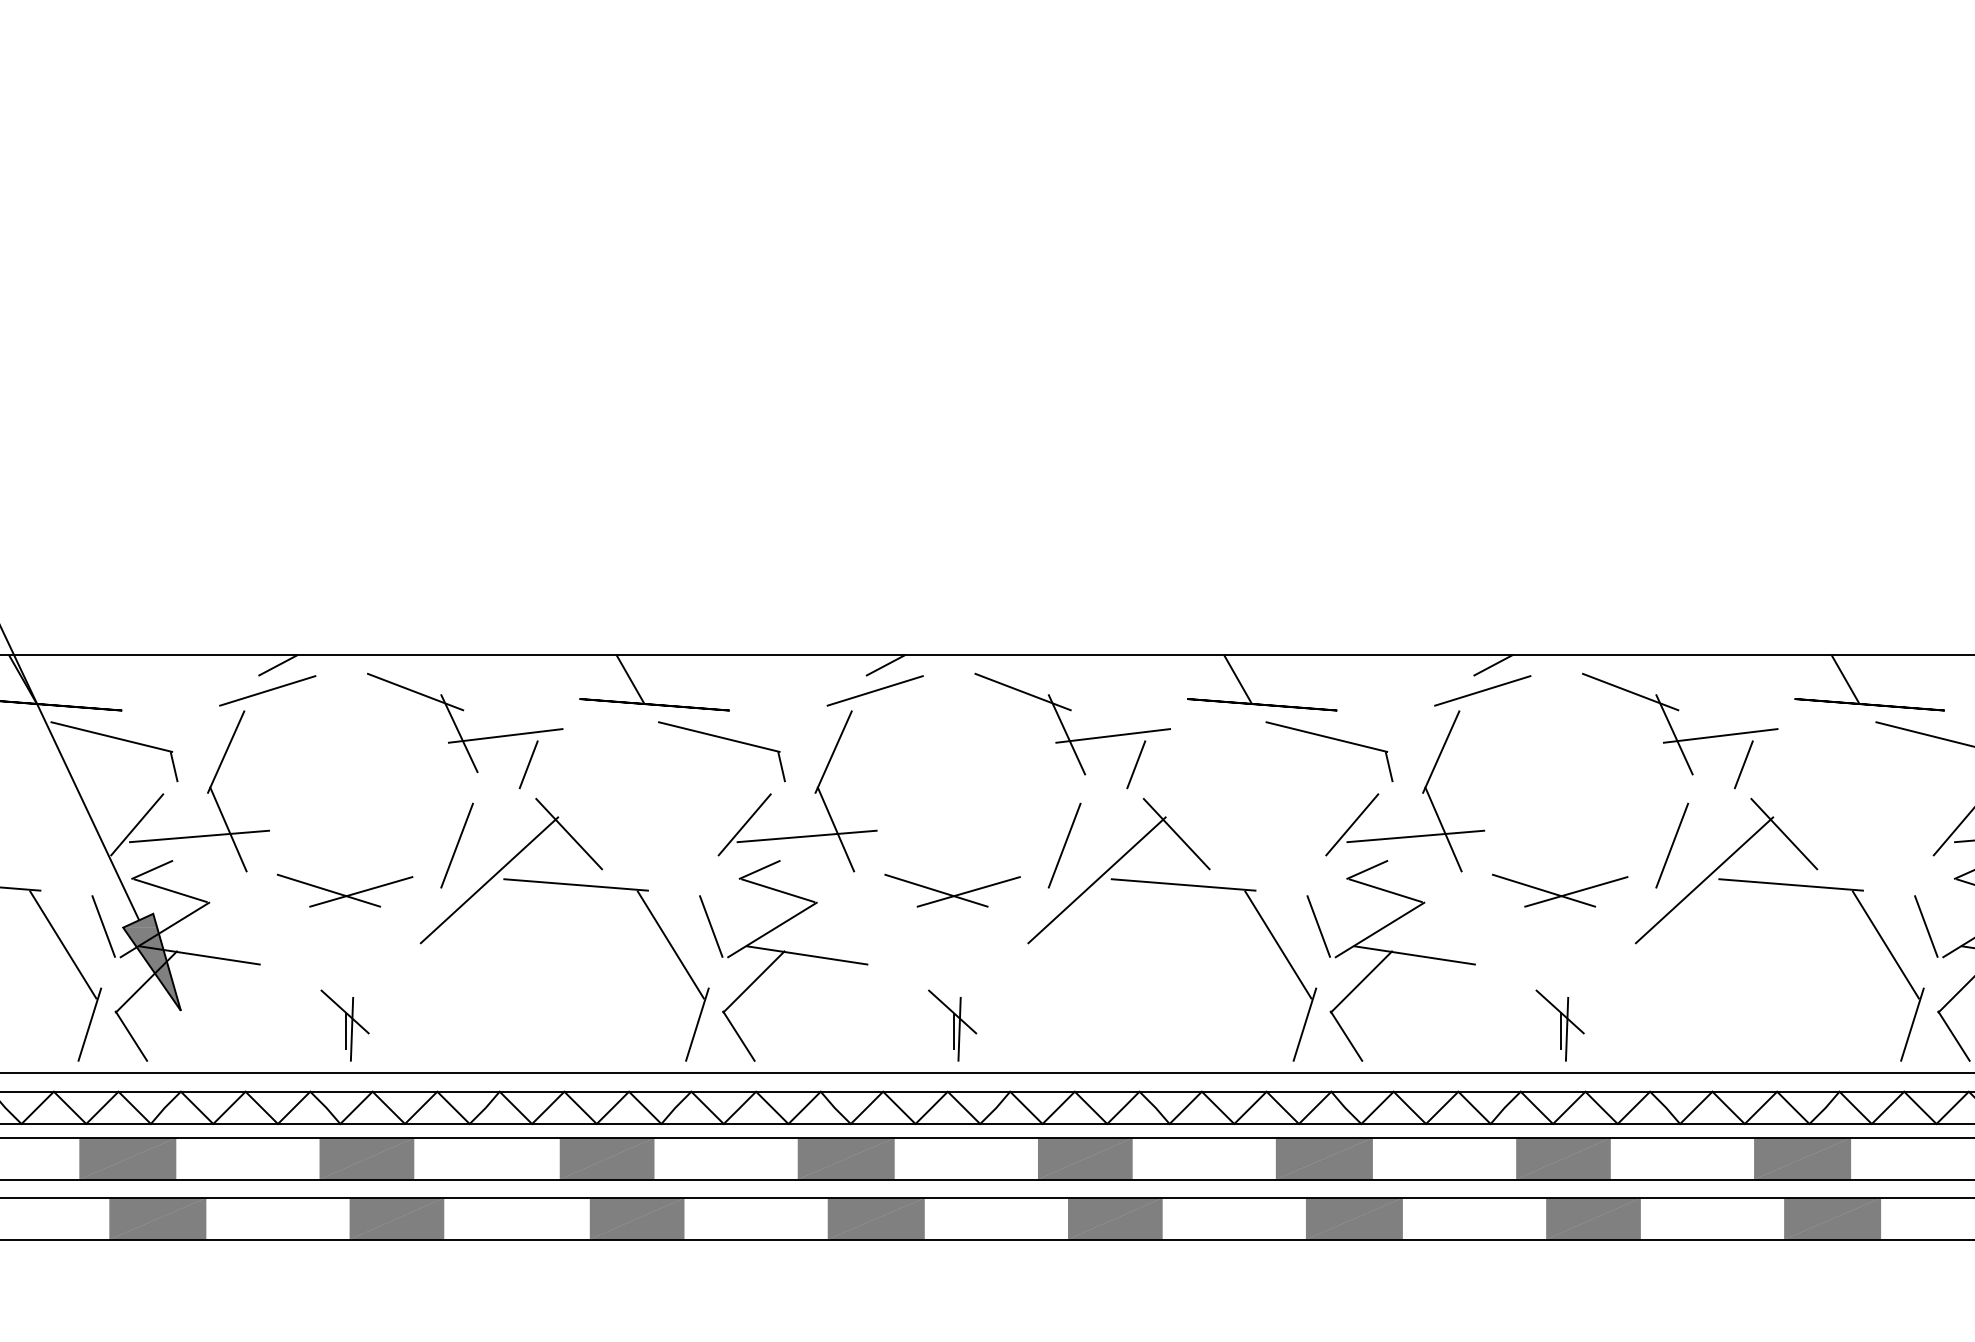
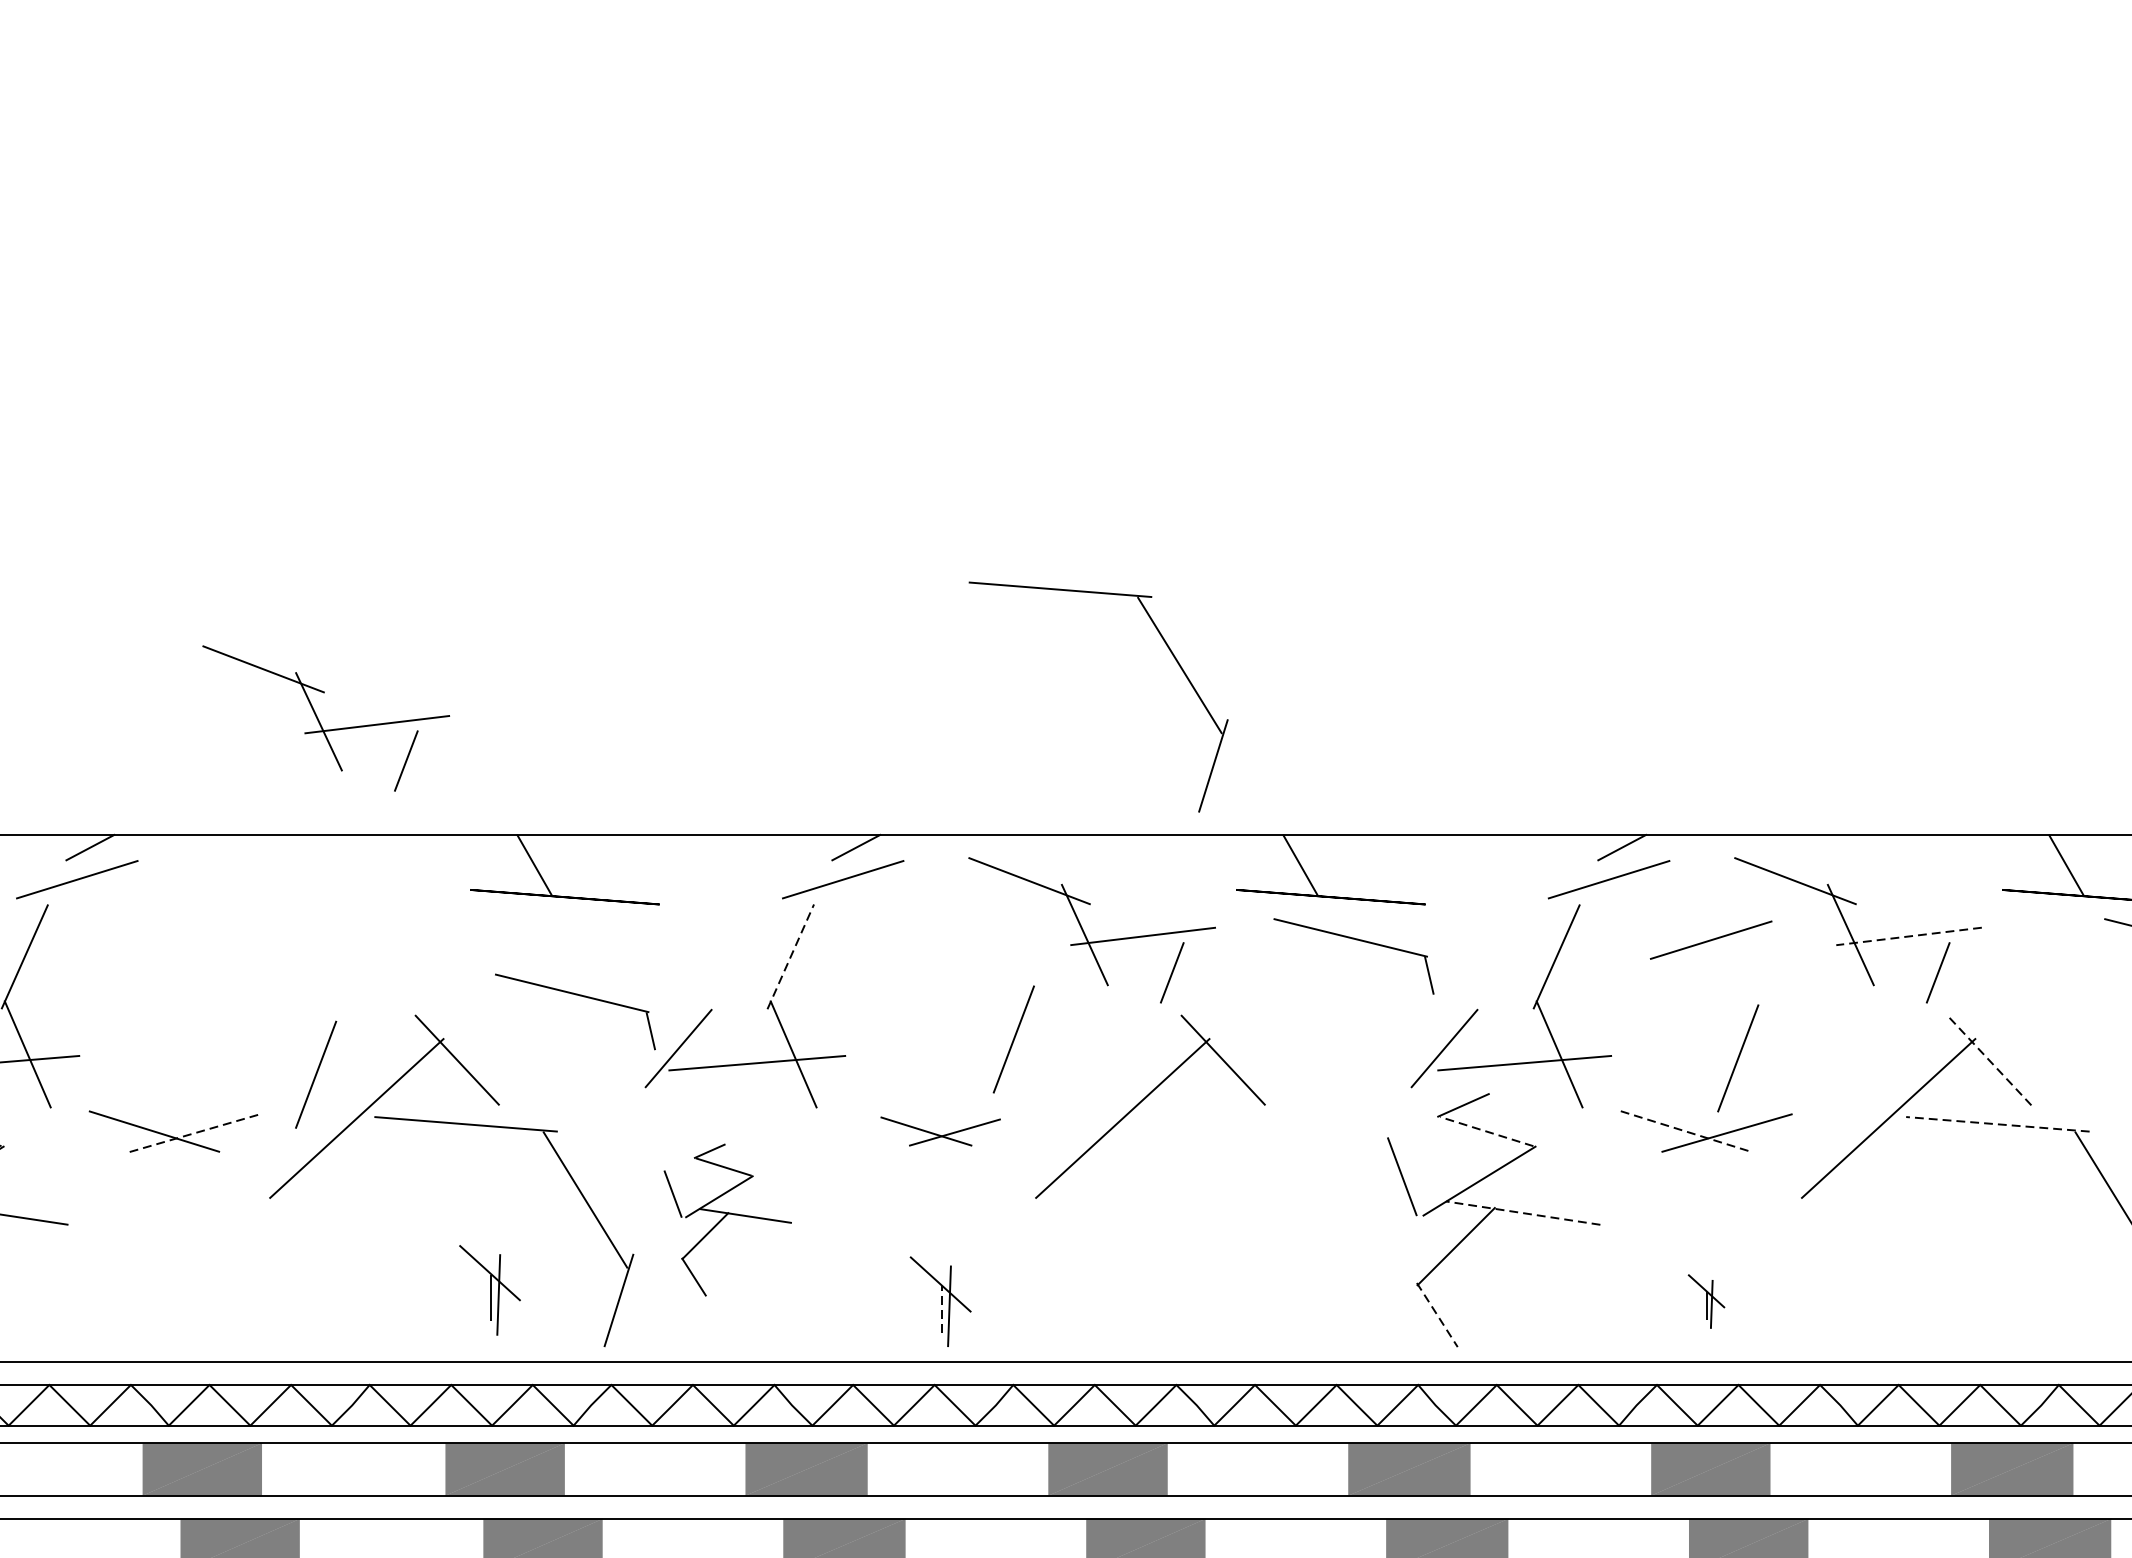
part: (465, 730) -> (326, 717), moved
line: (1720, 735) -> (1908, 935), solid -> dashed
line: (1563, 738) -> (1710, 939), added
part: (724, 739) -> (578, 996), moved
part: (1331, 739) -> (1356, 940), moved
line: (833, 751) -> (790, 956), solid -> dashed
line: (1783, 833) -> (1988, 1059), solid -> dashed
line: (1064, 845) -> (1013, 1039), moved
line: (1672, 845) -> (1738, 1058), moved
line: (1790, 884) -> (1997, 1123), solid -> dashed
part: (952, 890) -> (940, 1131), size x0.7
line: (1385, 890) -> (1486, 1131), solid -> dashed
line: (1544, 890) -> (1686, 1131), solid -> dashed
line: (361, 891) -> (195, 1132), solid -> dashed
part: (1268, 931) -> (1167, 648), moved
line: (1414, 955) -> (1523, 1213), solid -> dashed
part: (783, 960) -> (727, 1219), size x0.6
part: (344, 1025) -> (489, 1290), moved
part: (1559, 1025) -> (1705, 1301), size x0.6
line: (953, 1031) -> (941, 1309), solid -> dashed
line: (1346, 1036) -> (1437, 1315), solid -> dashed

